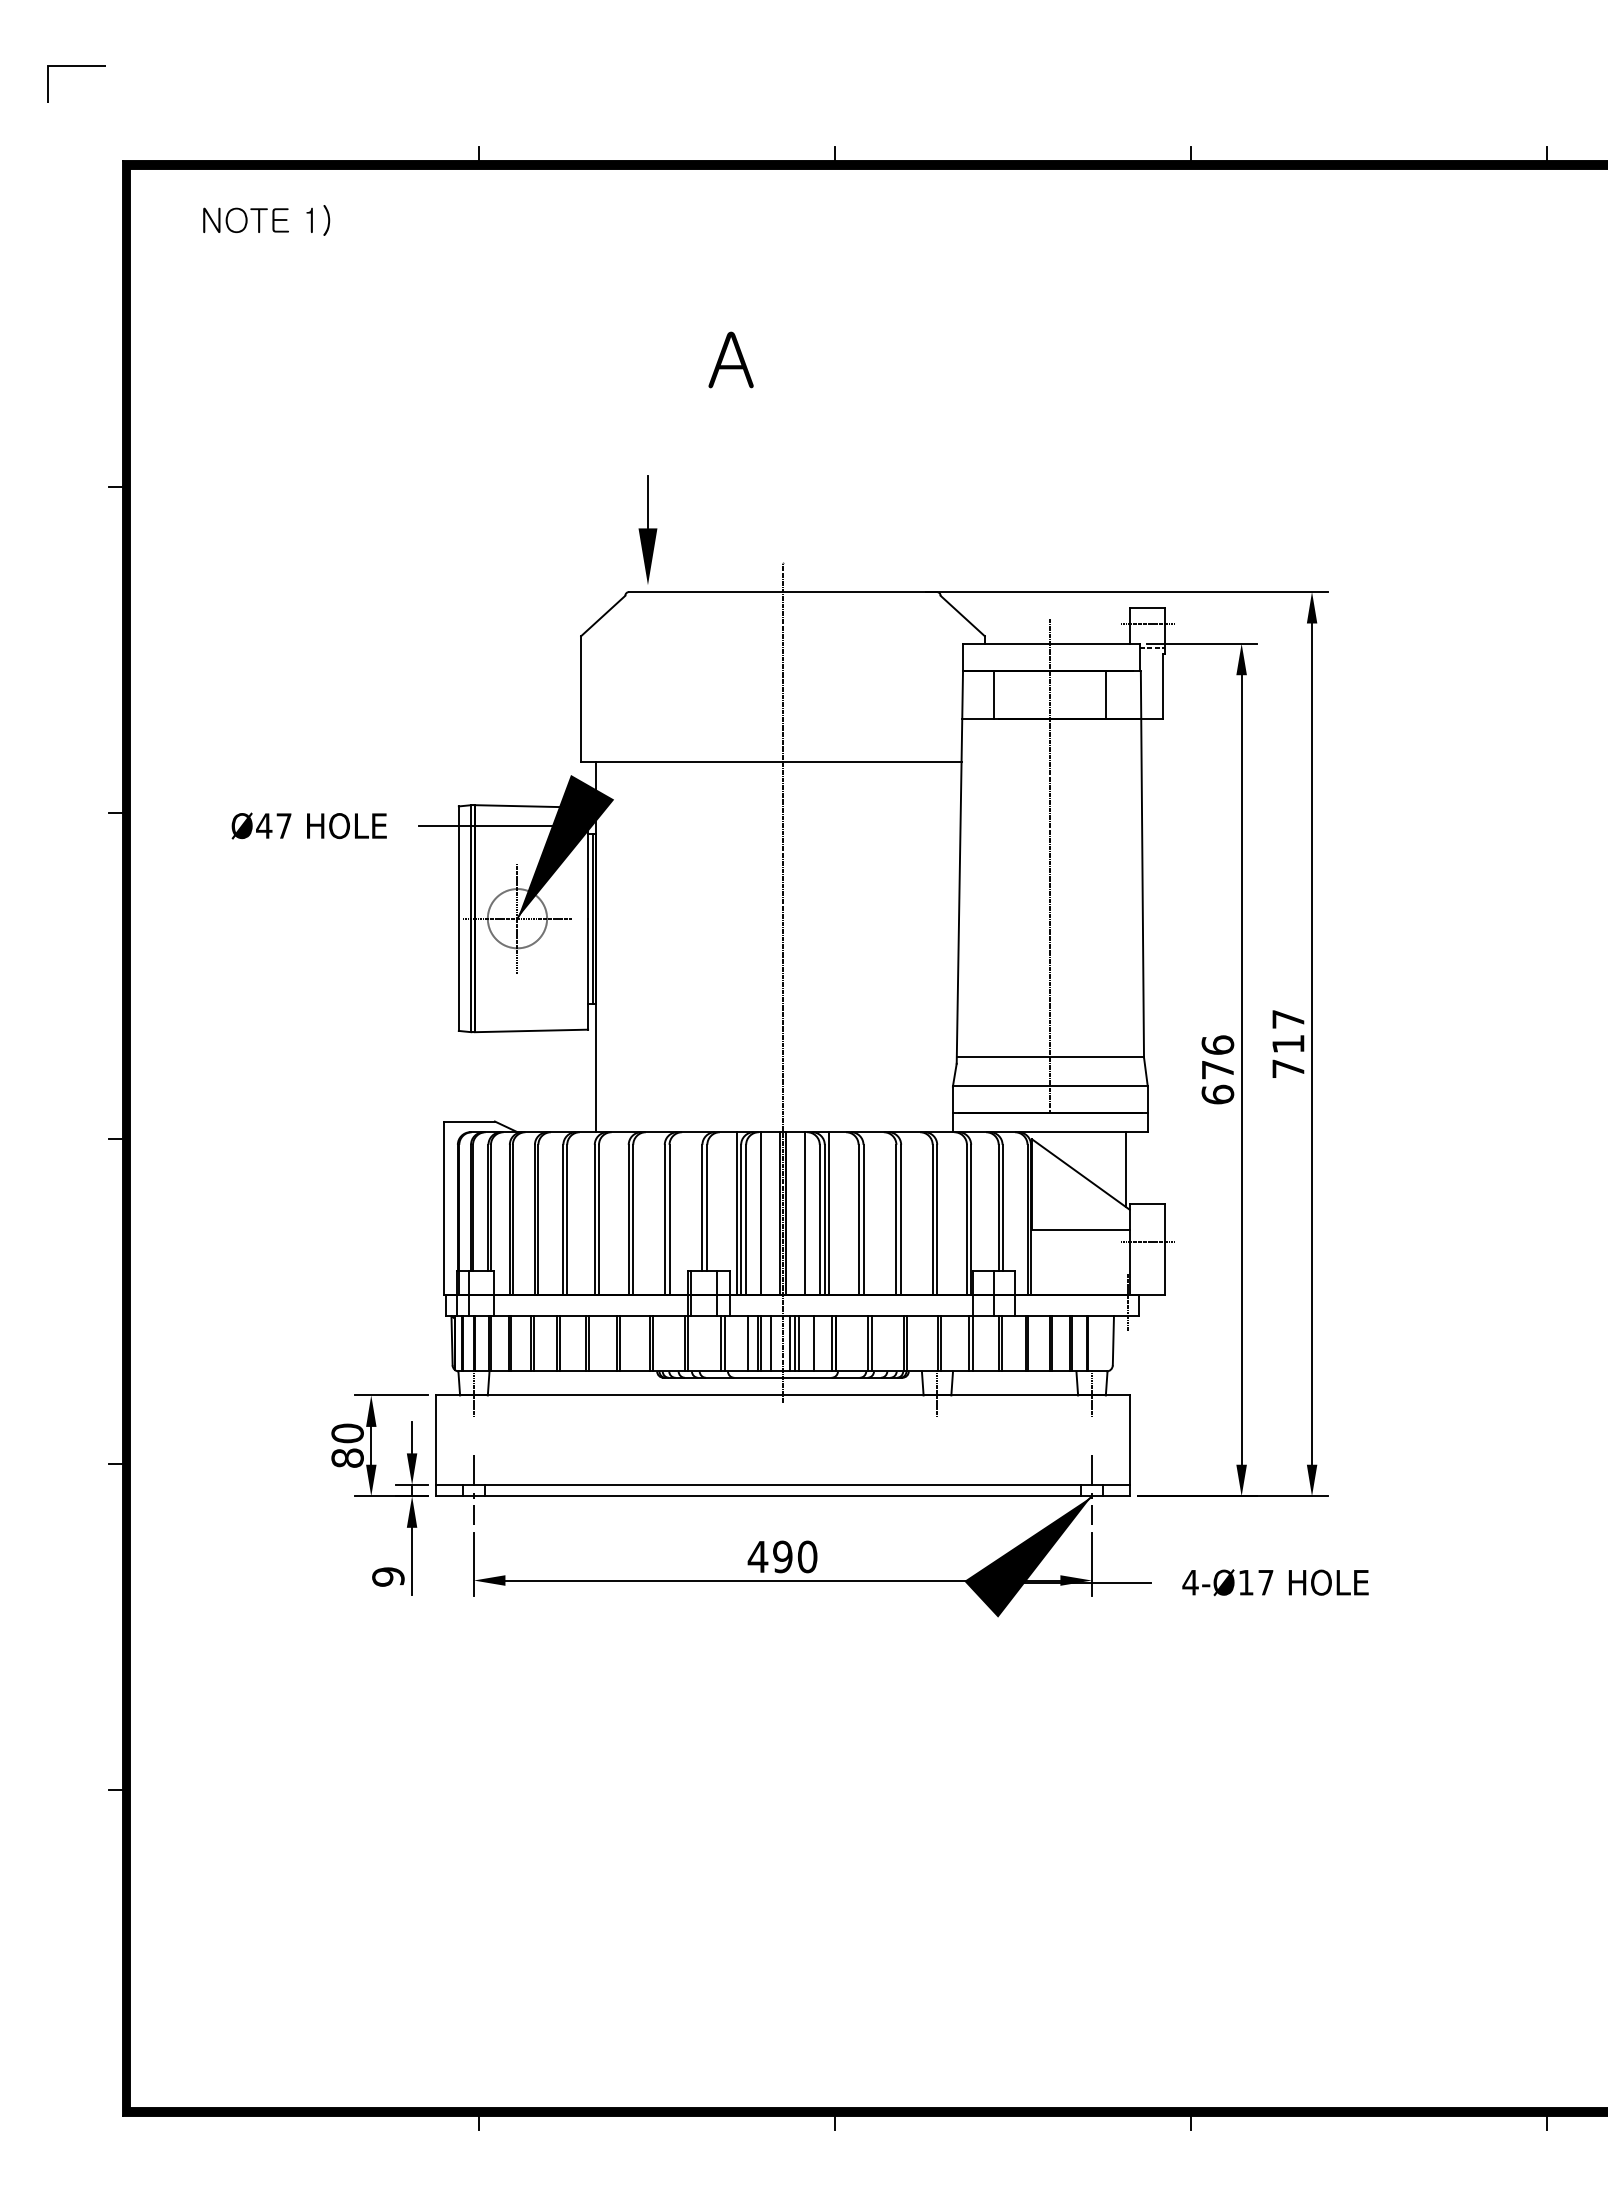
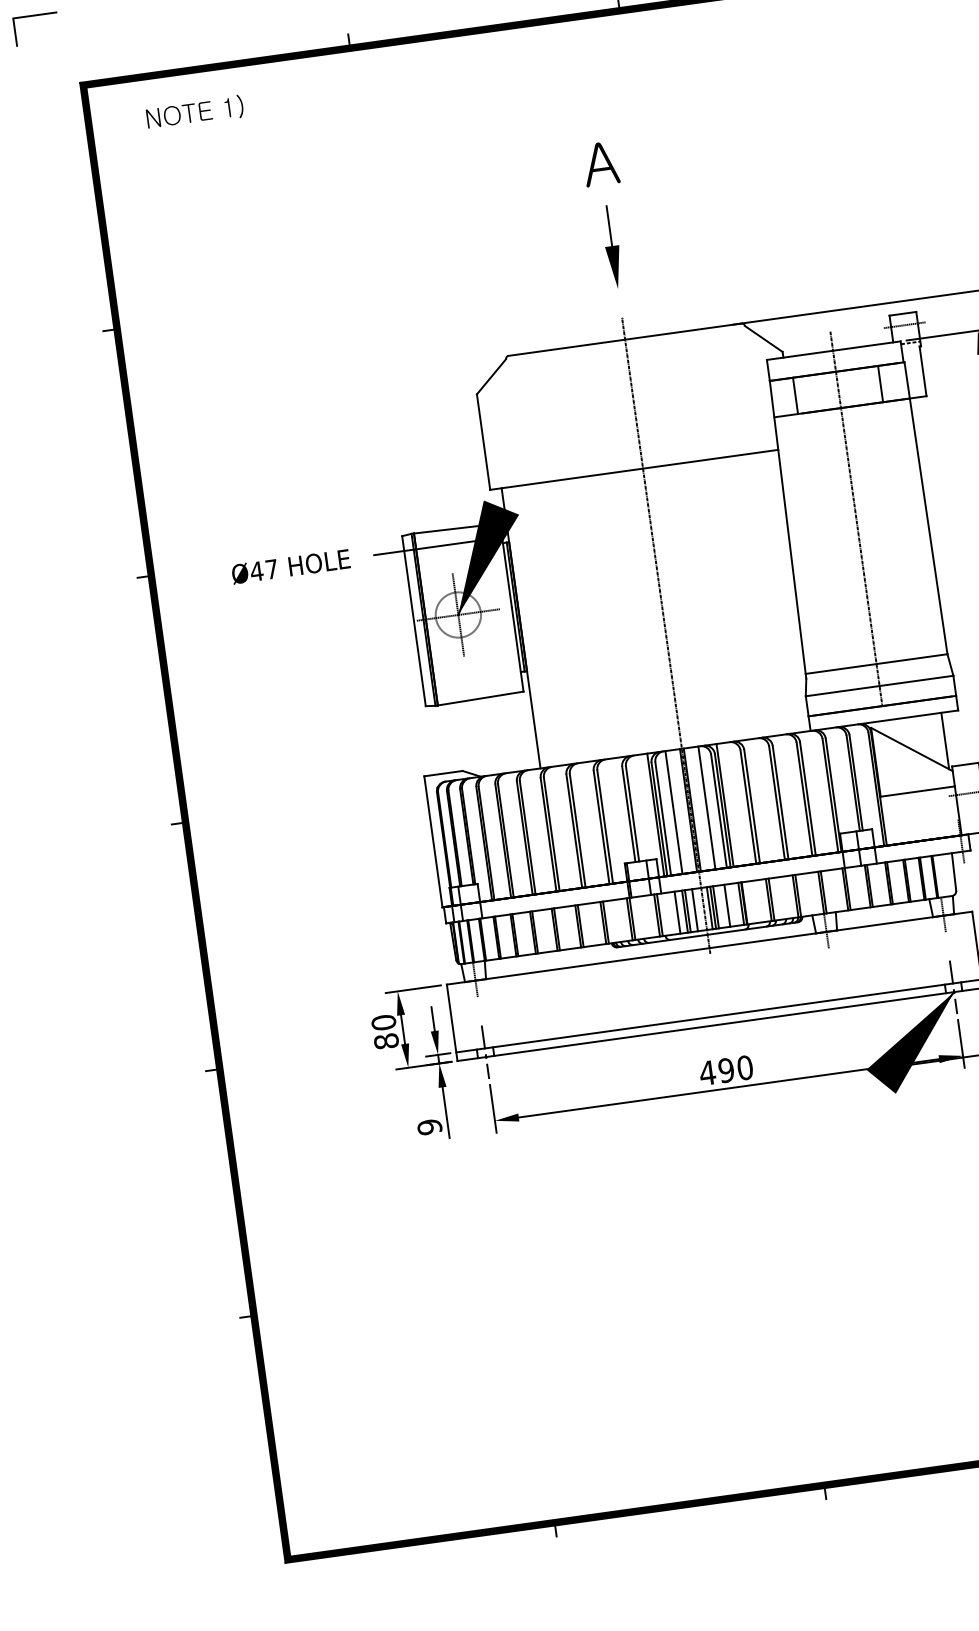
text: (730, 359) -> (600, 163), moved
part: (647, 529) -> (611, 246), moved

